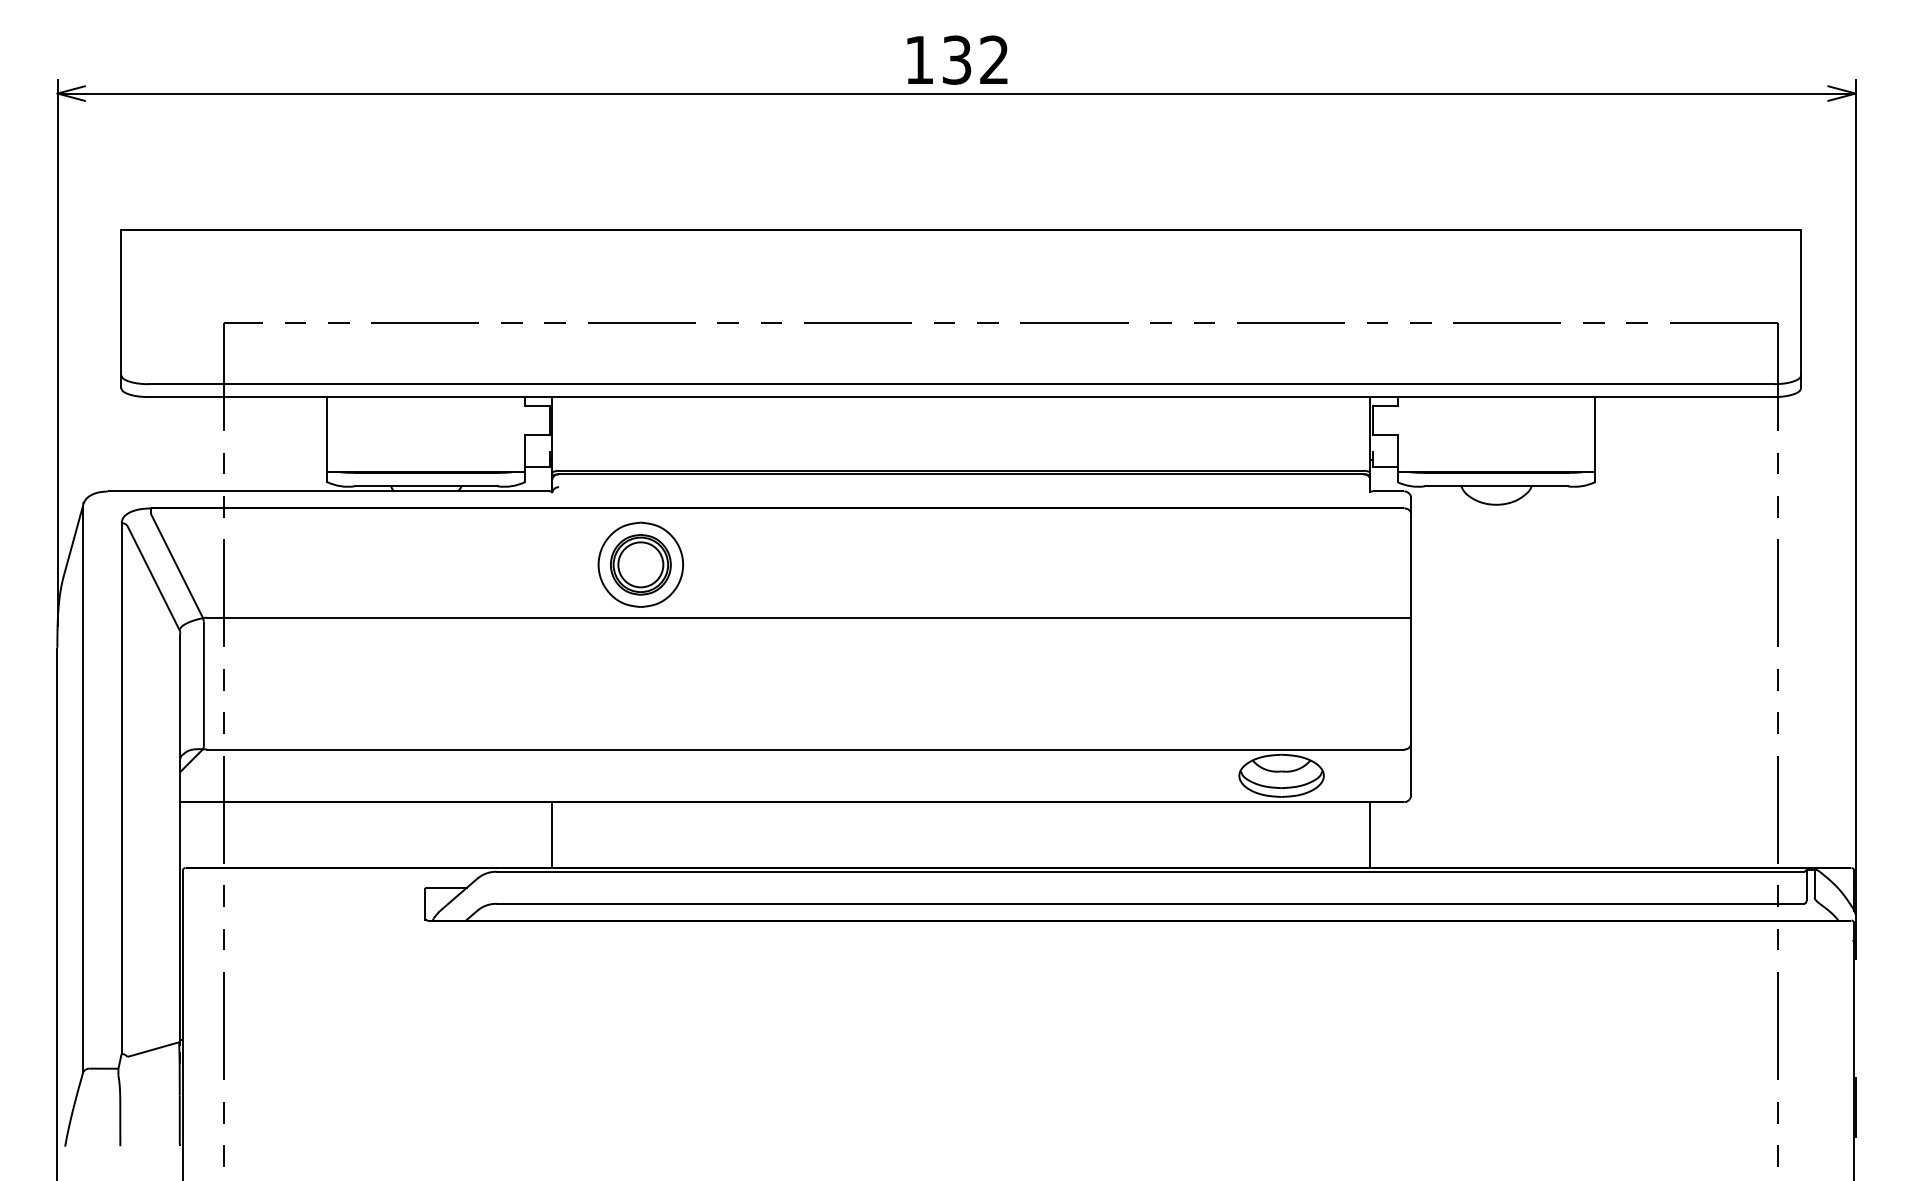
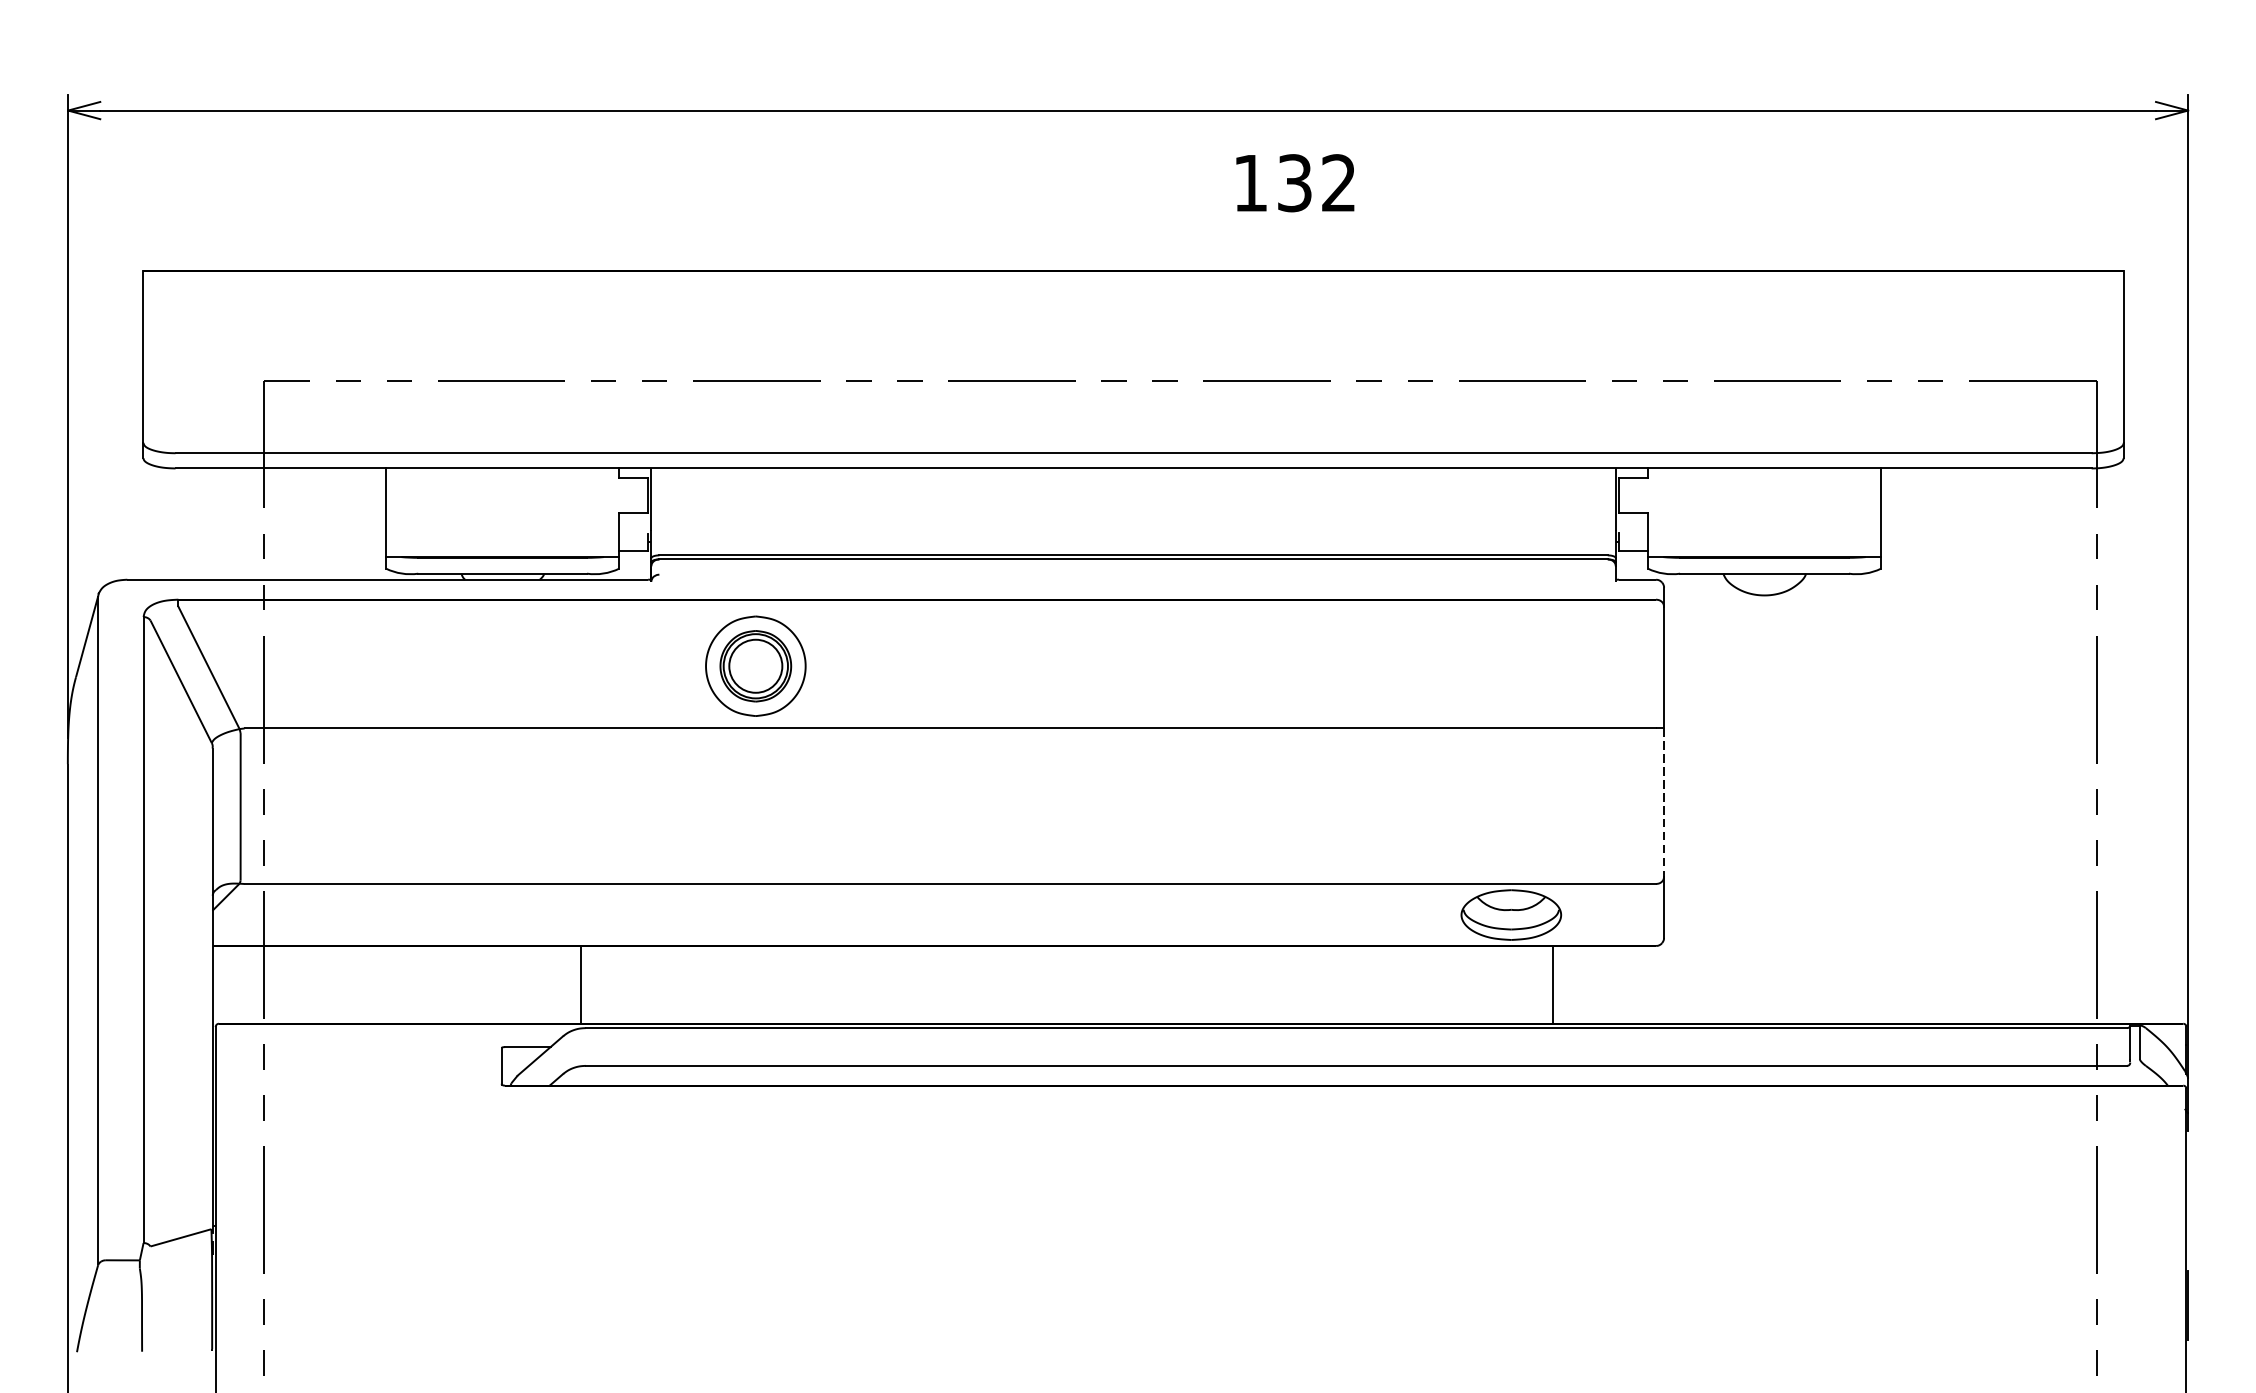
text: (957, 59) -> (1295, 182), moved
line: (1411, 681) -> (1664, 803), solid -> dashed
line: (552, 835) -> (580, 985), moved
line: (1370, 835) -> (1553, 985), moved

